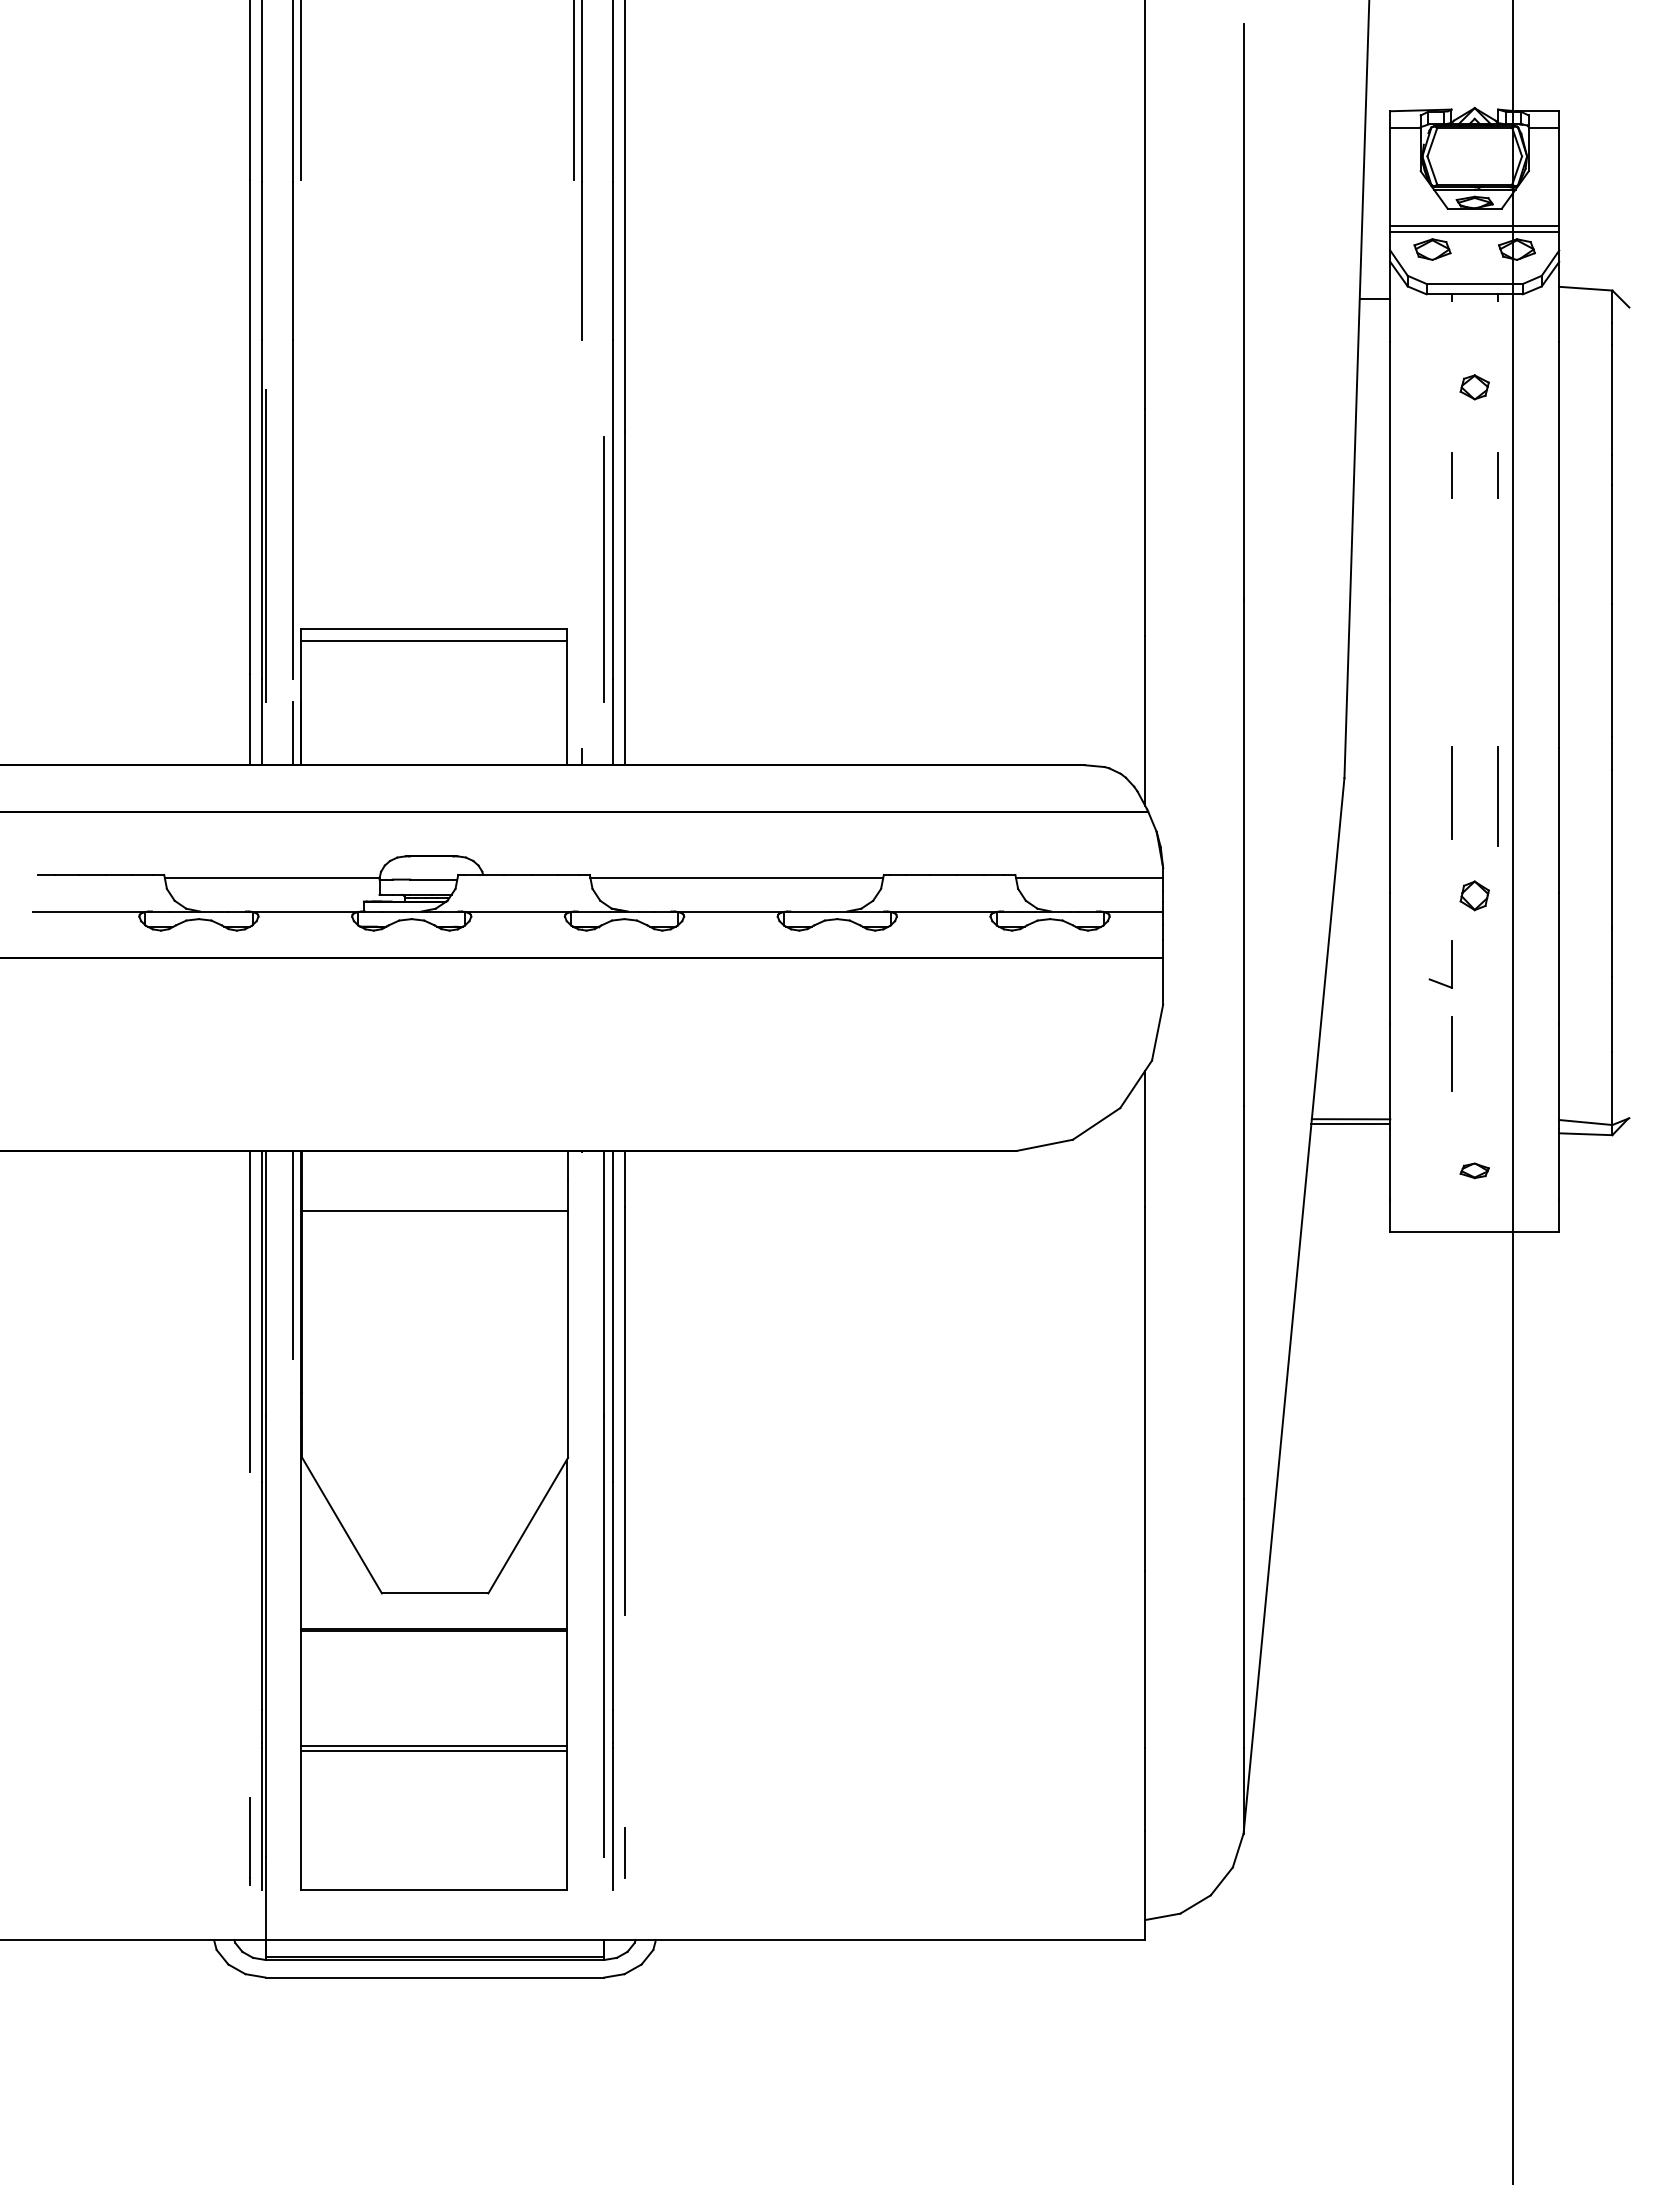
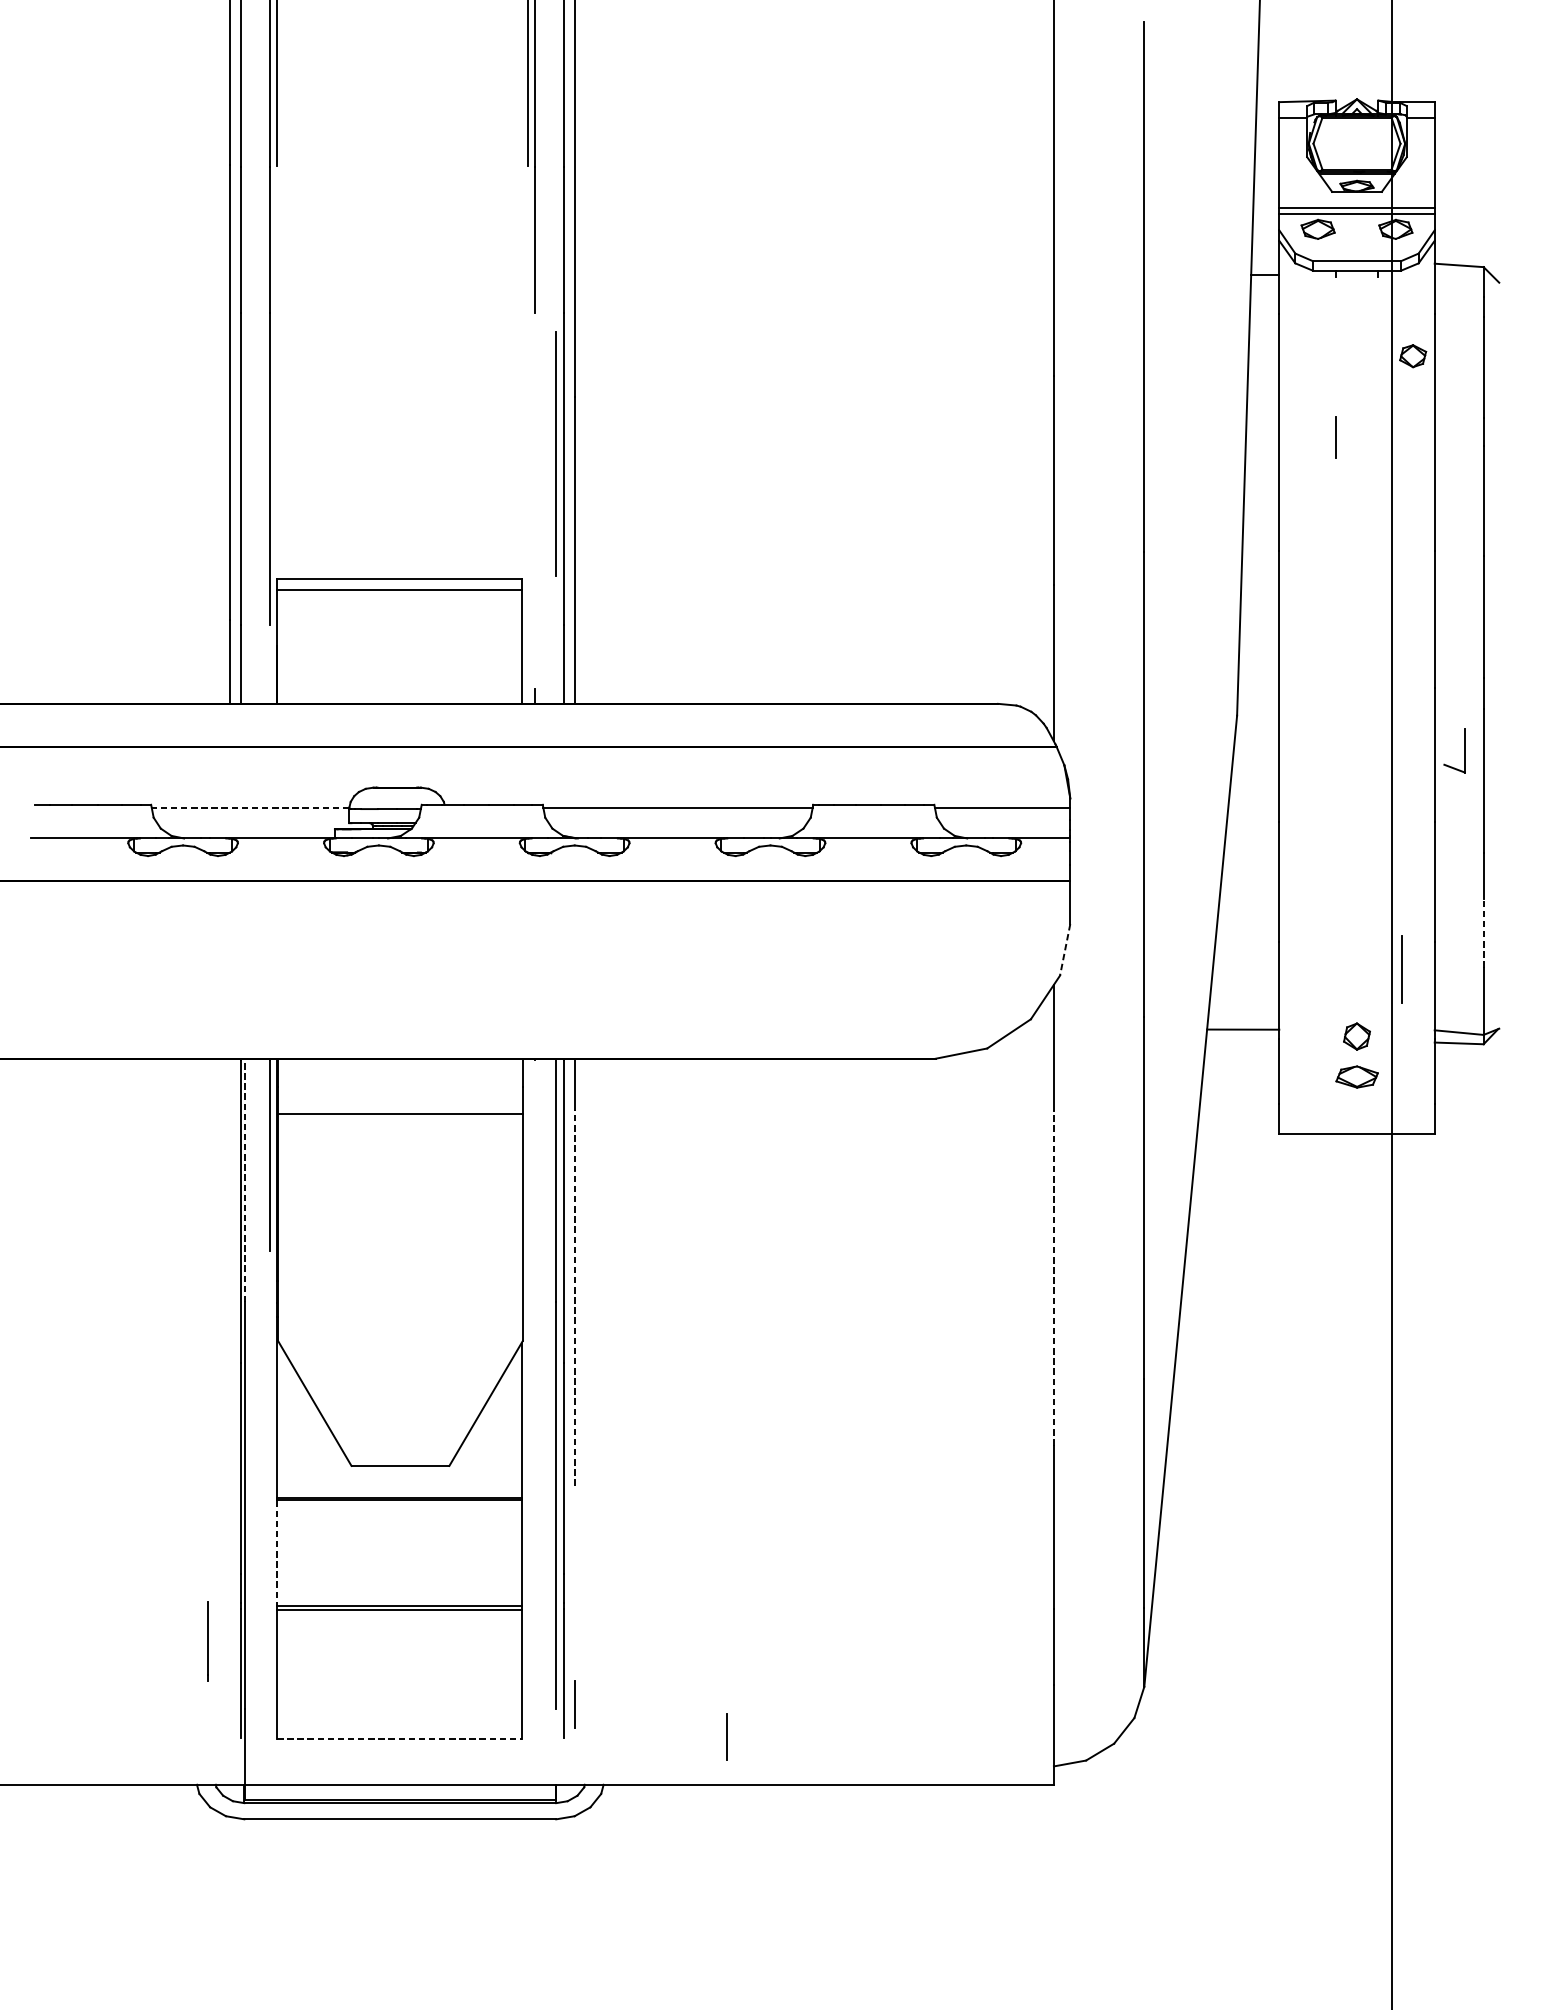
part: (1474, 387) -> (1412, 356), moved
line: (1497, 475) -> (1377, 437), removed
line: (266, 546) -> (245, 502), removed
line: (603, 569) -> (555, 453), moved
line: (293, 733) -> (270, 674), removed
line: (1451, 792) -> (1335, 728), removed
line: (1497, 796) -> (1377, 732), removed
line: (271, 878) -> (249, 808), solid -> dashed
part: (1474, 895) -> (1356, 1036), moved
part: (1451, 964) -> (1464, 751), moved
line: (1612, 1014) -> (1483, 933), solid -> dashed
line: (1157, 1032) -> (1065, 949), solid -> dashed
line: (1451, 1053) -> (1401, 969), moved
line: (1350, 1123) -> (1242, 1033), removed
part: (1474, 1170) -> (1356, 1076), size x1.6
line: (266, 1284) -> (245, 1181), solid -> dashed
line: (249, 1311) -> (229, 1206), removed
line: (1145, 1388) -> (1054, 1277), solid -> dashed
line: (624, 1410) -> (574, 1297), solid -> dashed
line: (301, 1688) -> (277, 1553), solid -> dashed
line: (249, 1841) -> (207, 1641), moved
line: (789, 1887) -> (726, 1736), added
line: (434, 1890) -> (399, 1739), solid -> dashed

